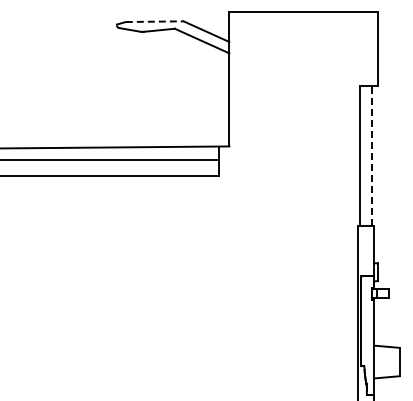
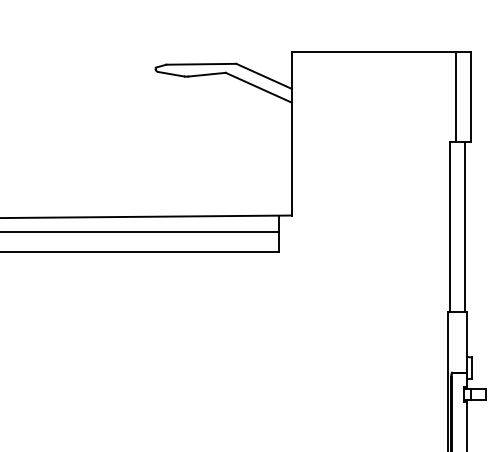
line: (154, 21) -> (201, 64), dashed -> solid
line: (364, 48) -> (455, 96), added
line: (372, 155) -> (465, 226), dashed -> solid

